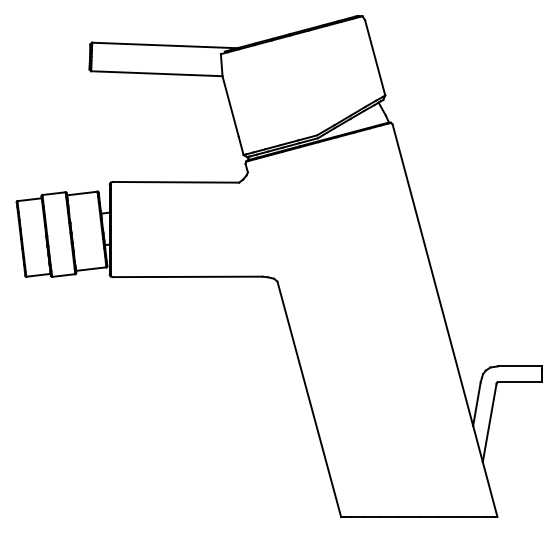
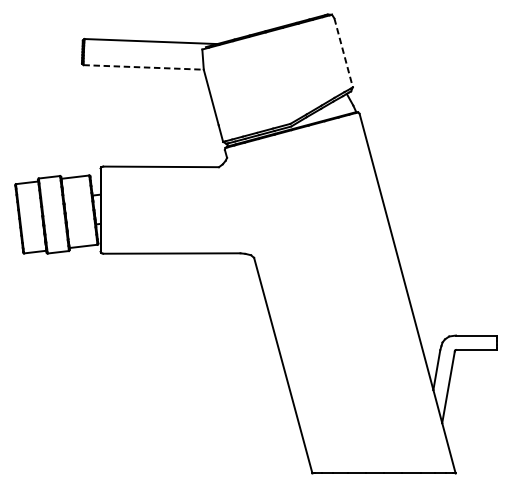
line: (375, 57) -> (343, 52), solid -> dashed
line: (156, 73) -> (143, 67), solid -> dashed

